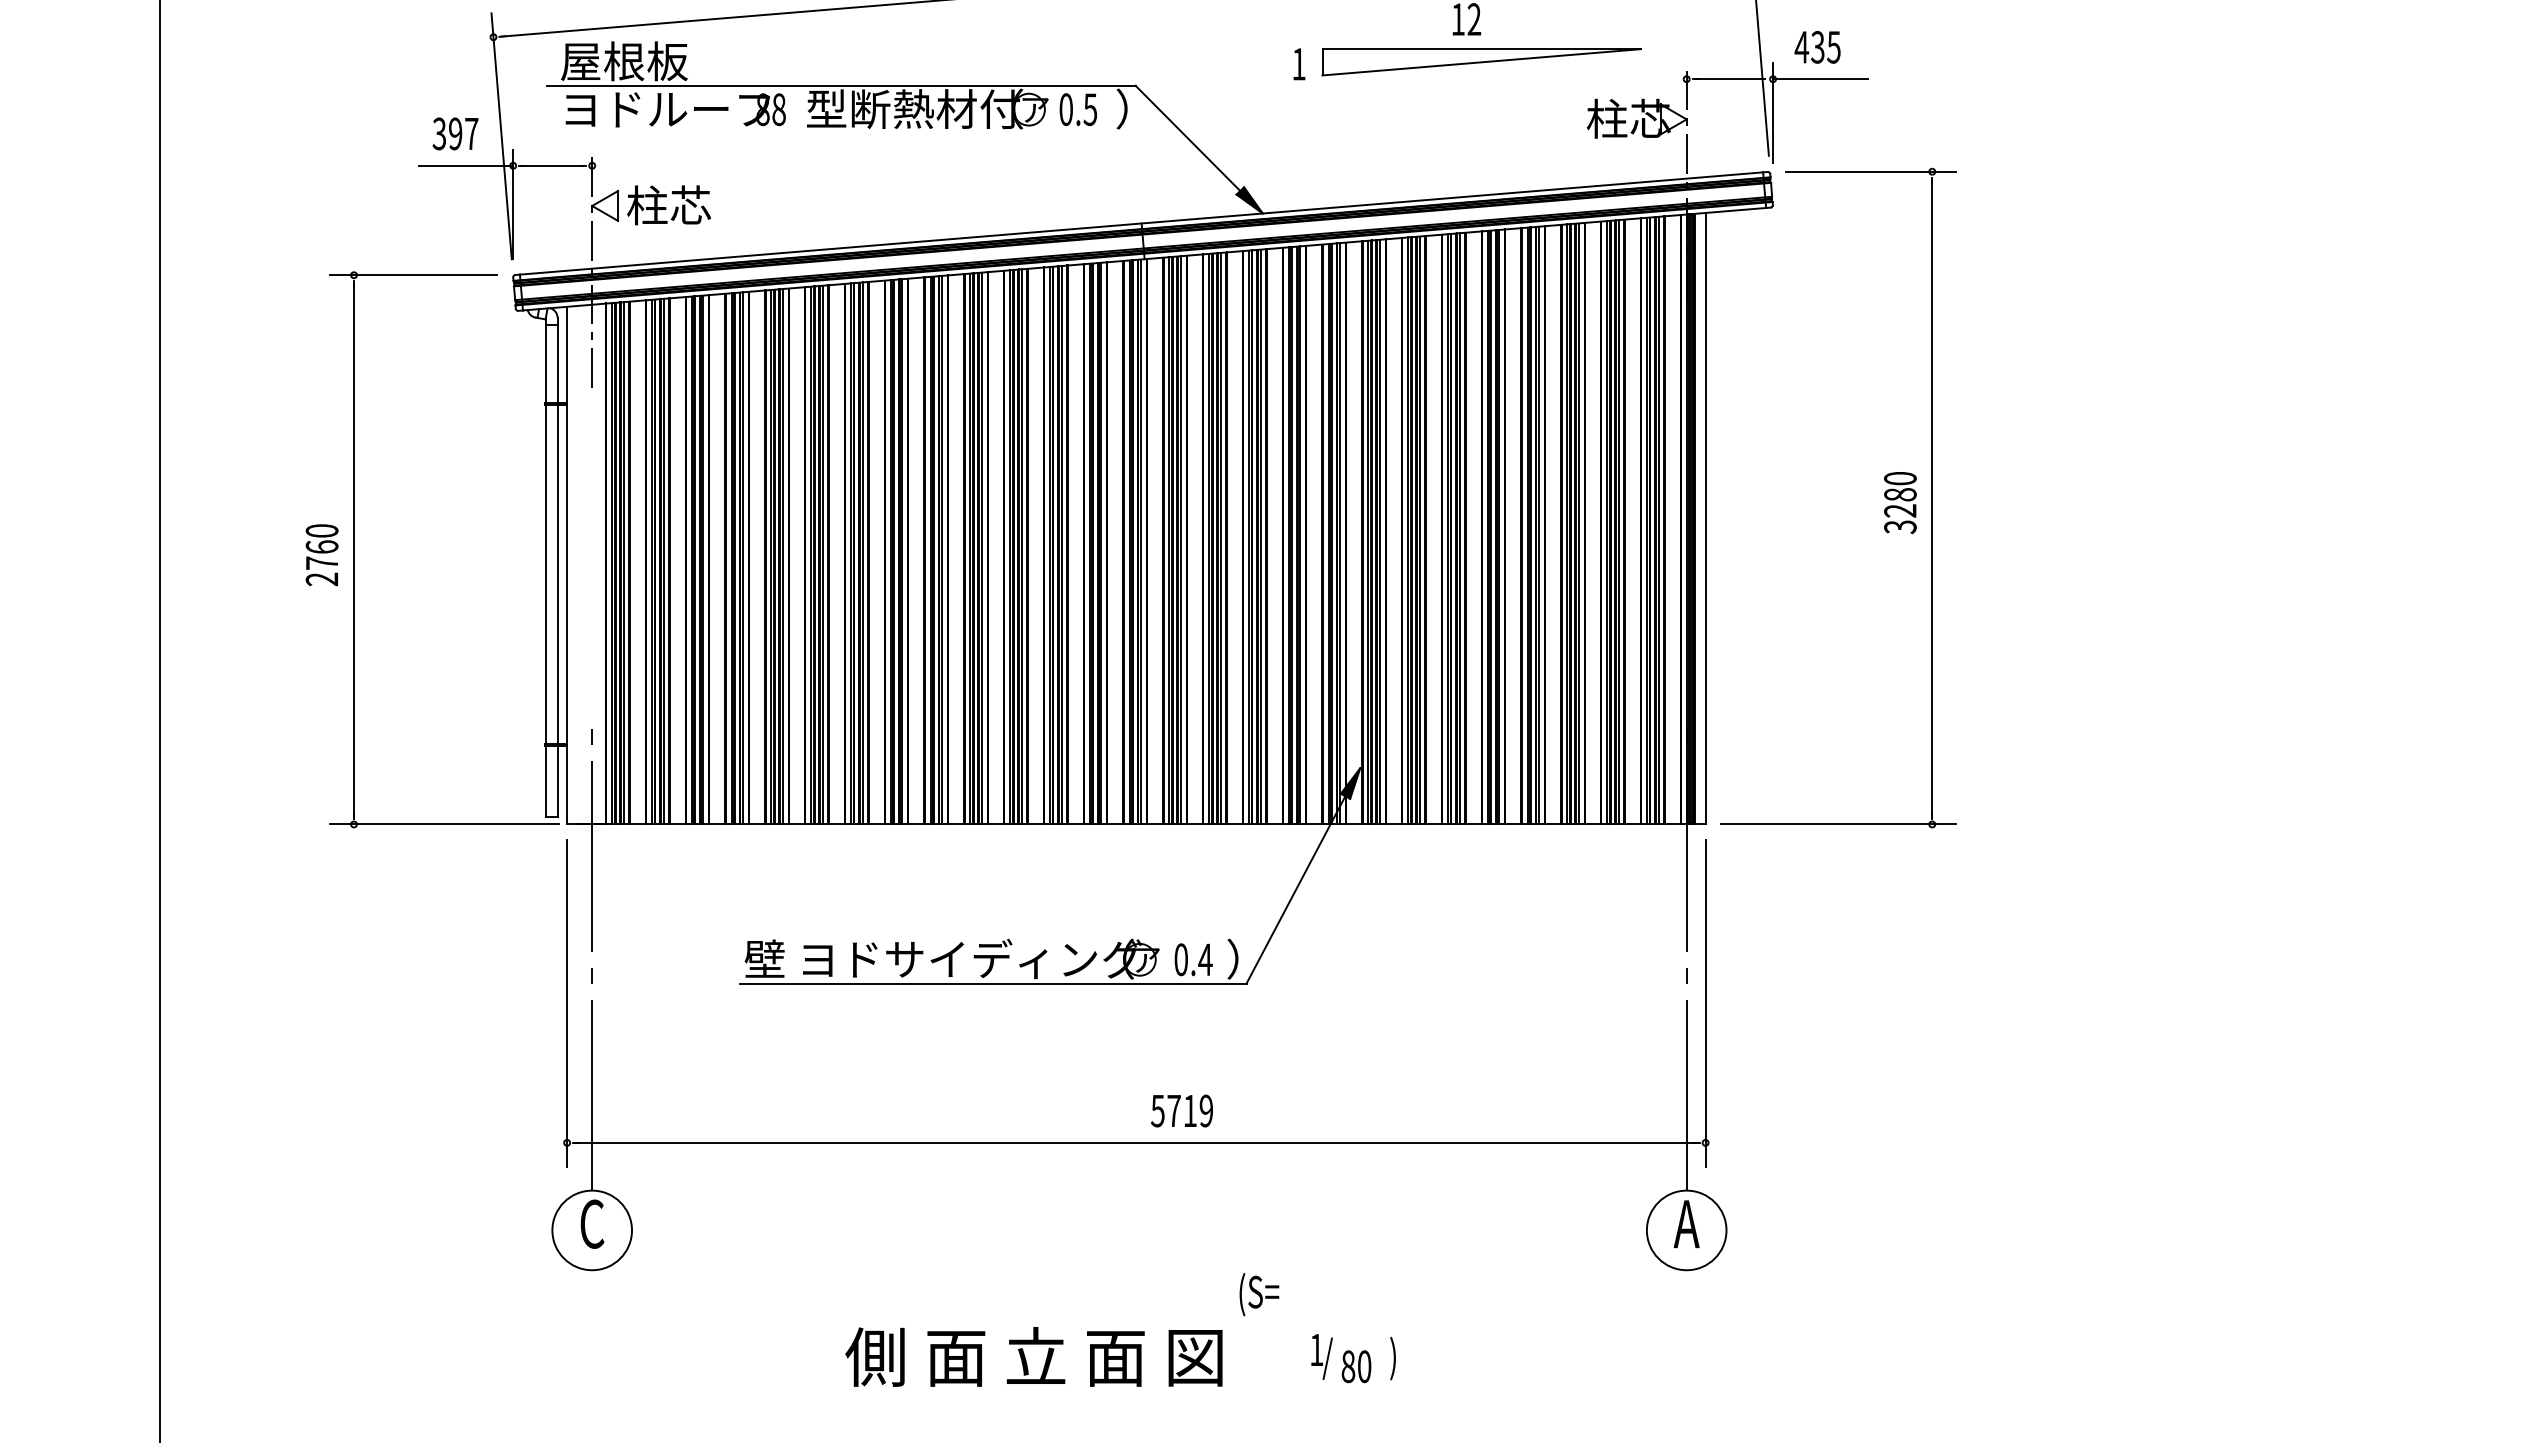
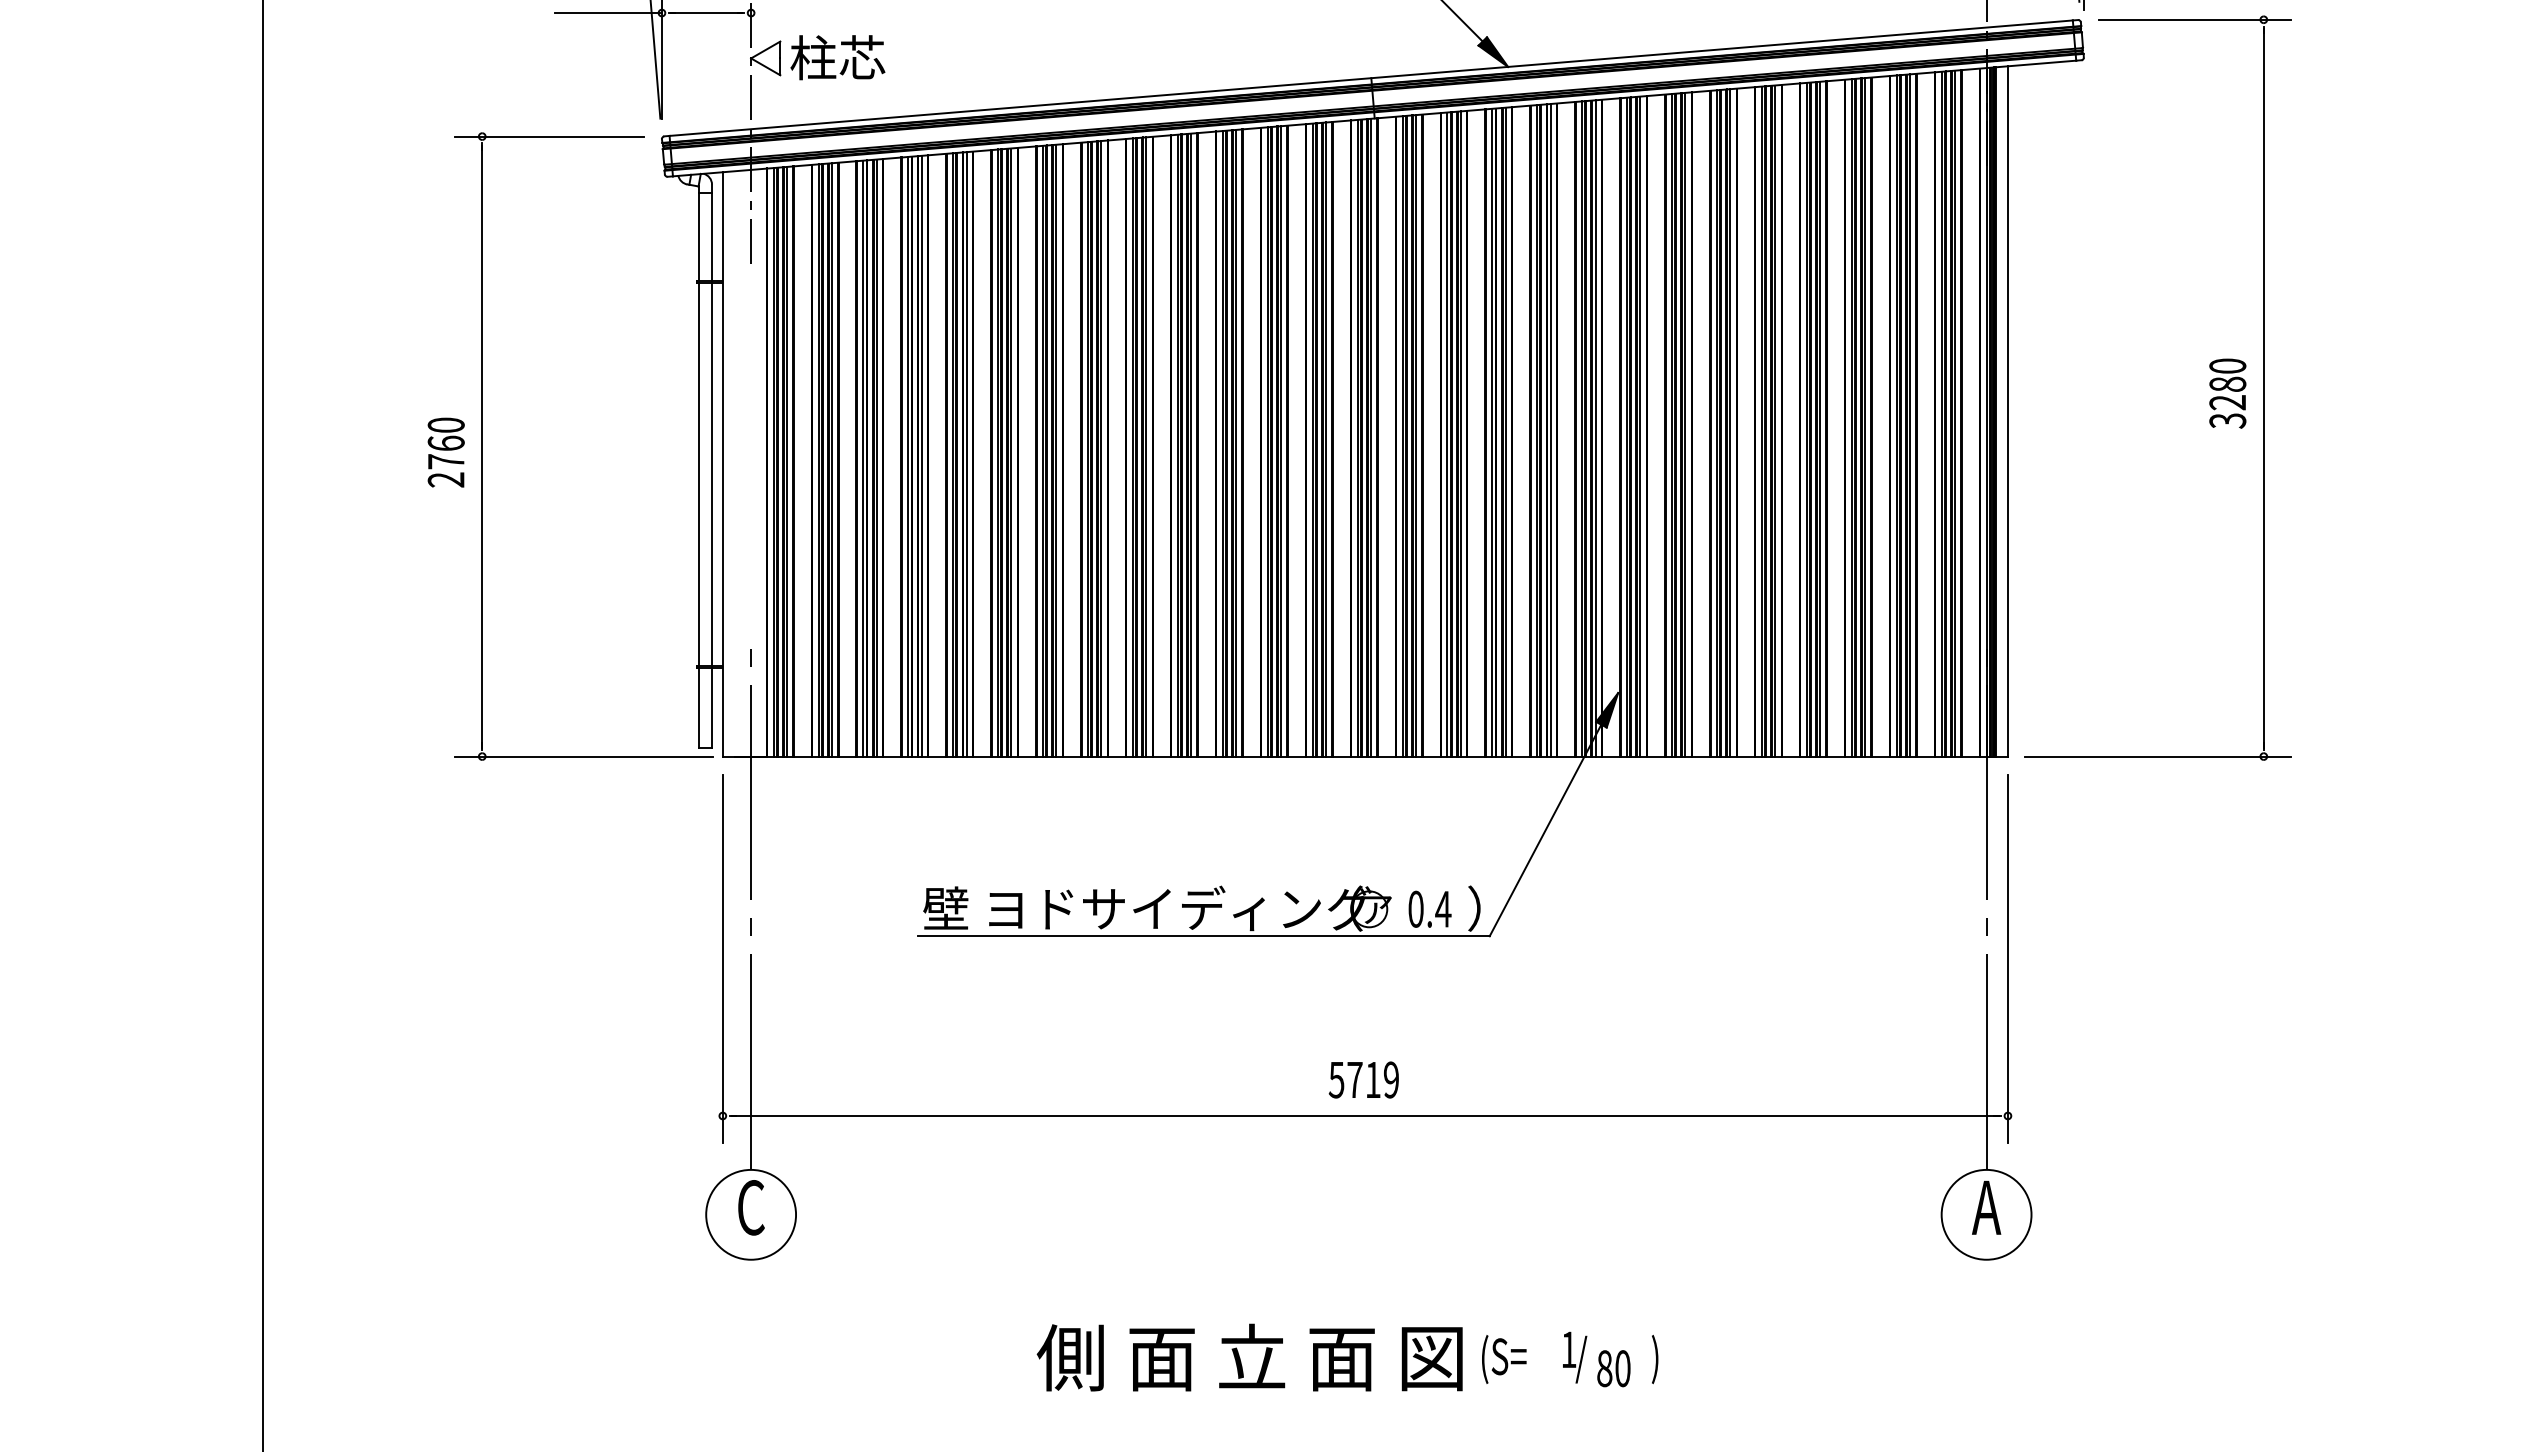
text: (1181, 1110) -> (1363, 1079), moved
text: (1259, 1294) -> (1504, 1359), moved

